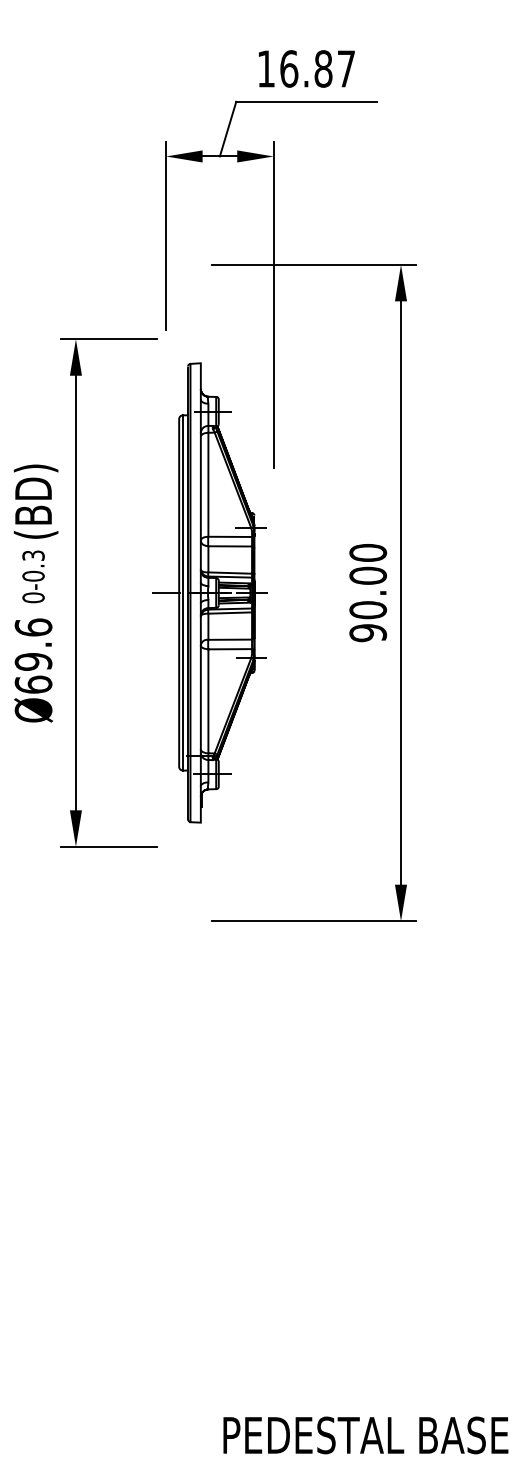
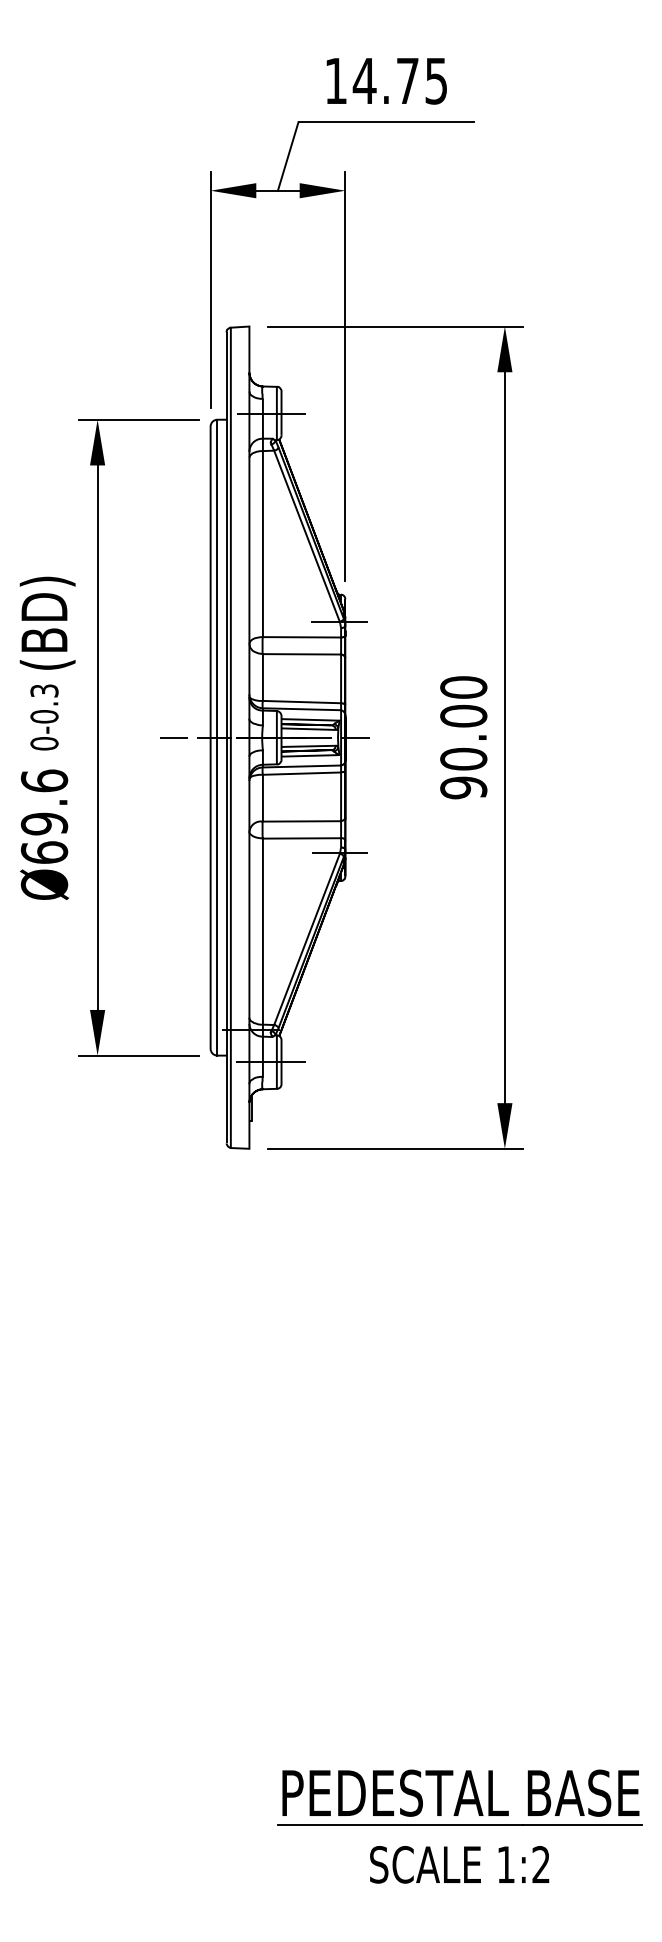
text: (316, 68) -> (399, 80), 16.87 -> 14.75
part: (209, 592) -> (264, 737), size x1.43

